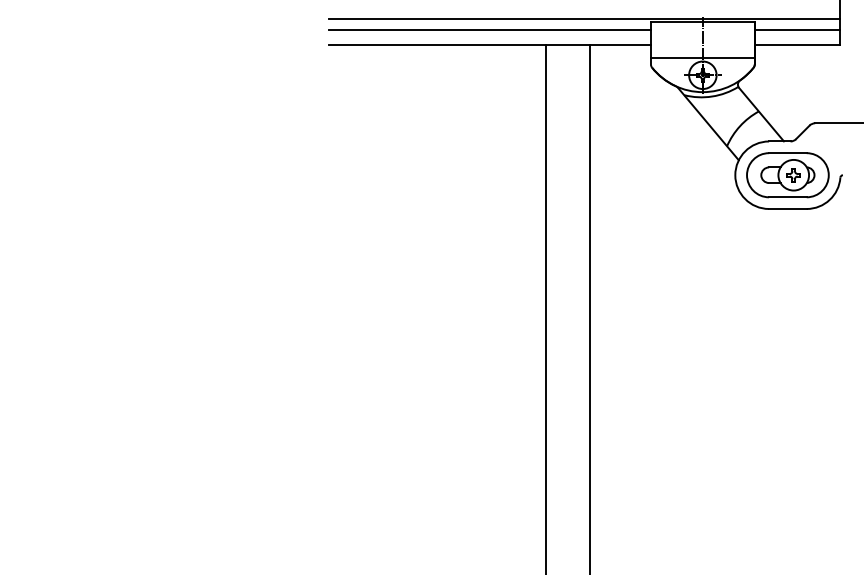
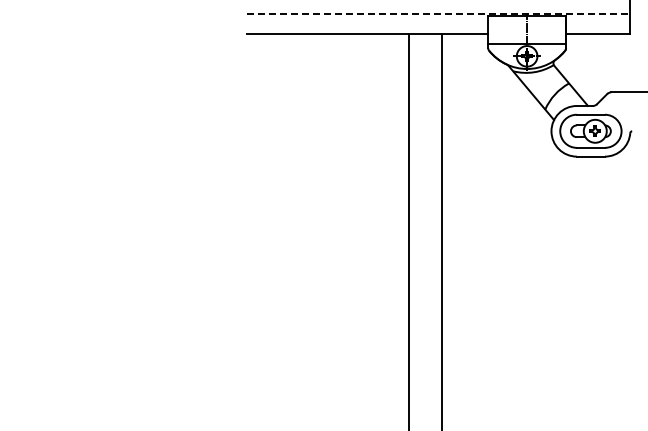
line: (584, 19) -> (438, 14), solid -> dashed
line: (490, 30) -> (367, 22), removed
line: (798, 30) -> (598, 22), removed

